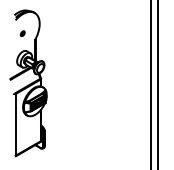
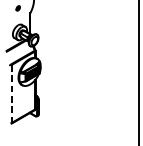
line: (15, 124) -> (11, 93), solid -> dashed

